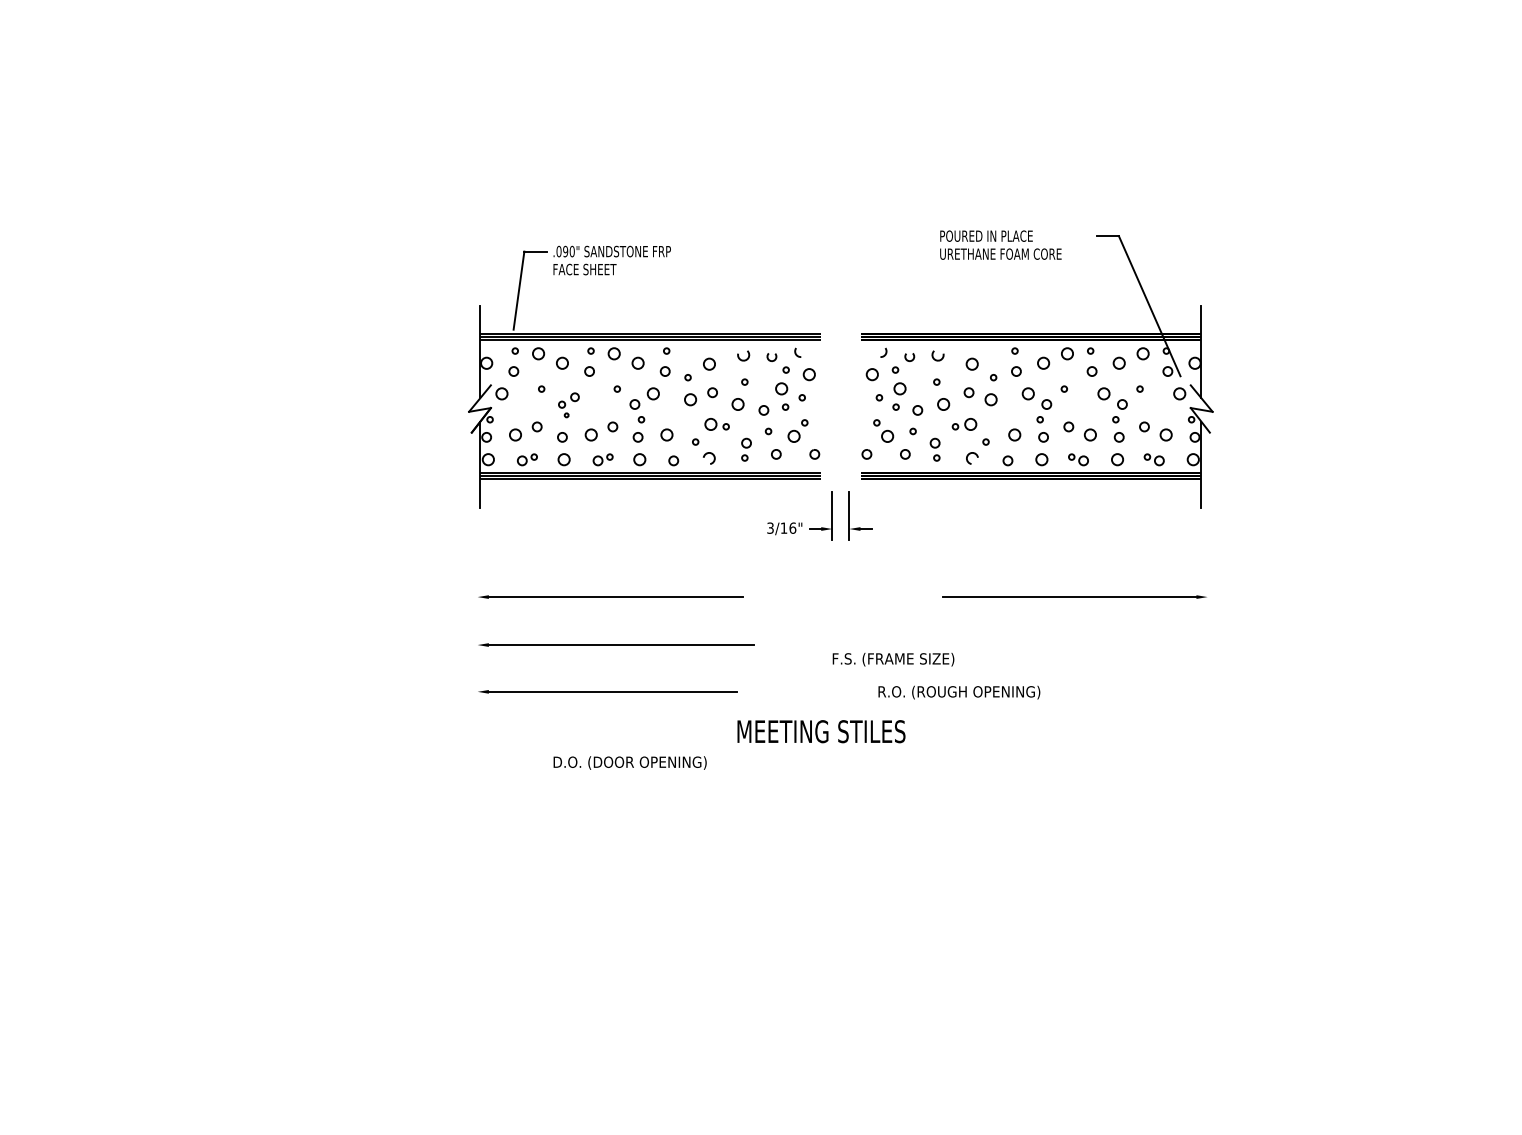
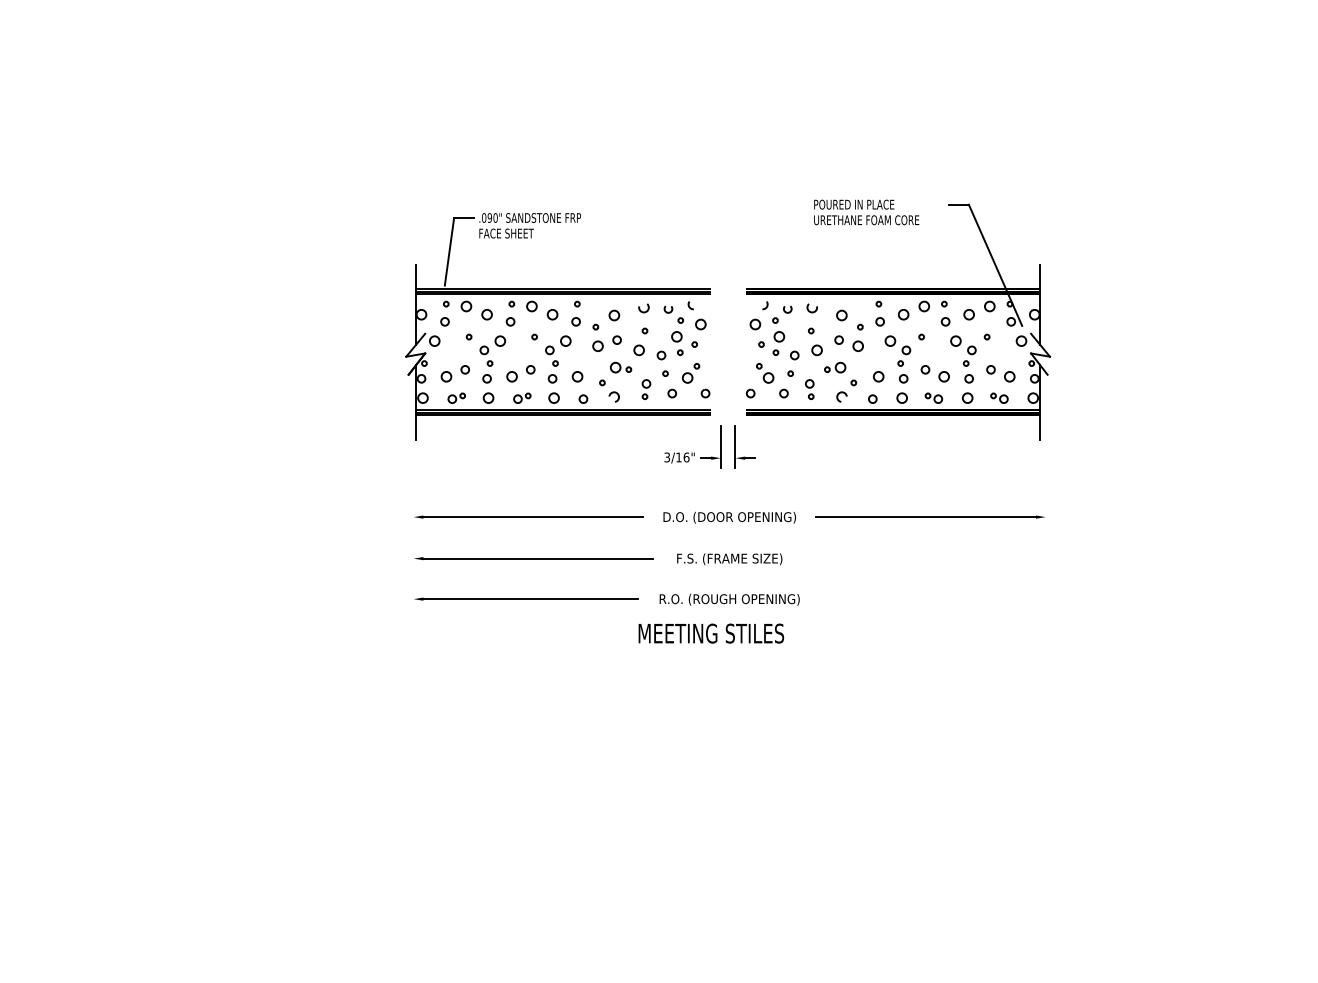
part: (568, 404) -> (492, 350), size x1.43
text: (893, 659) -> (729, 559), moved
text: (959, 692) -> (729, 599), moved
text: (629, 762) -> (729, 517), moved

